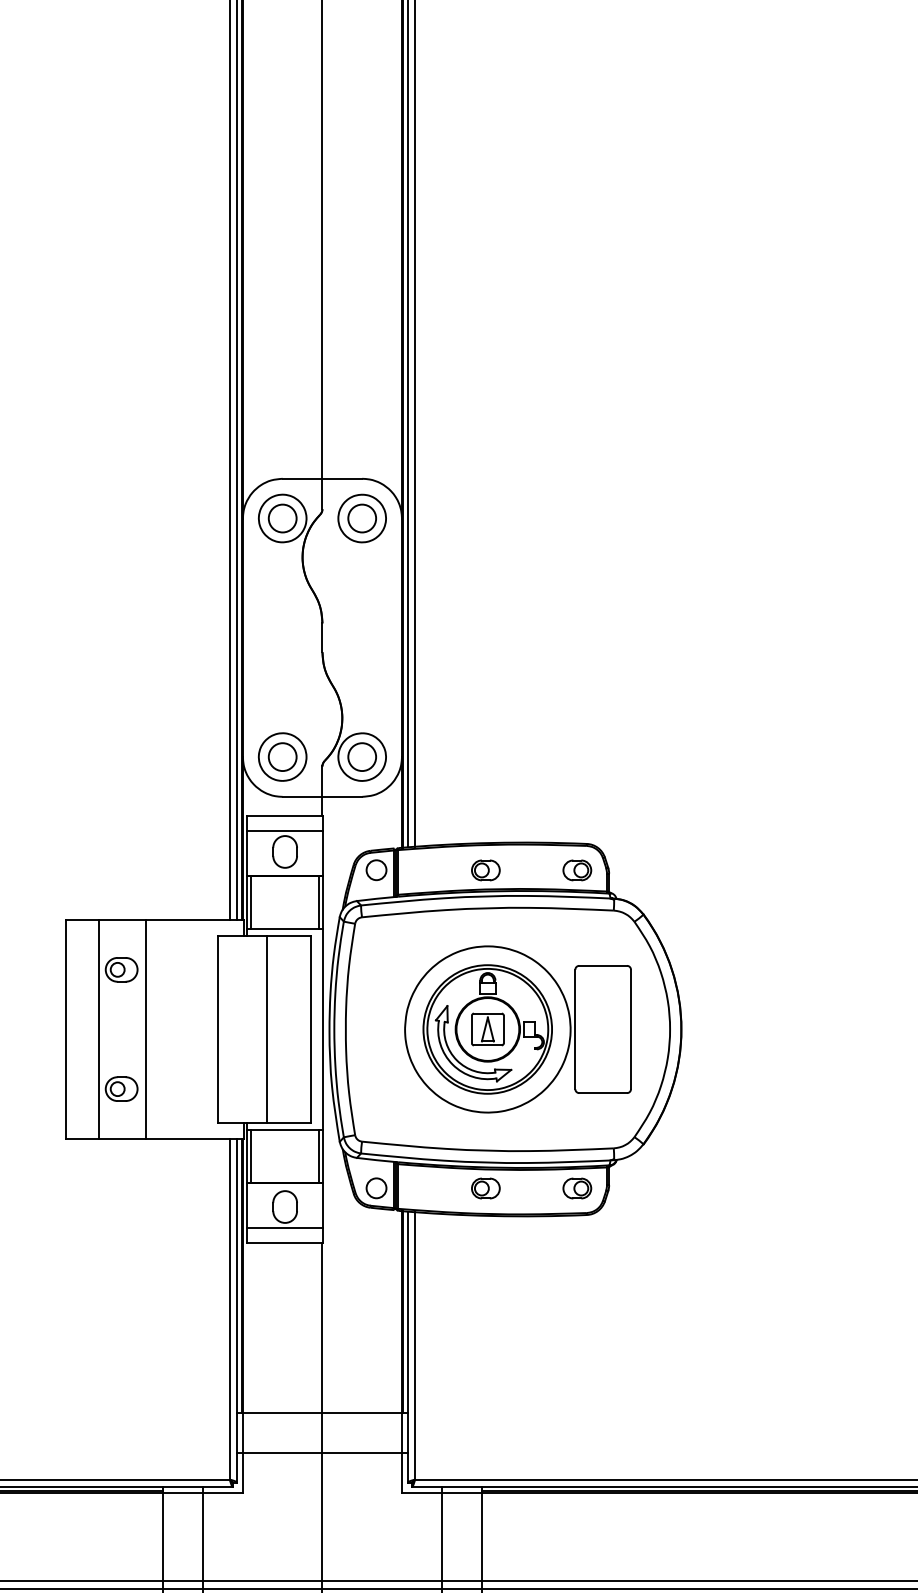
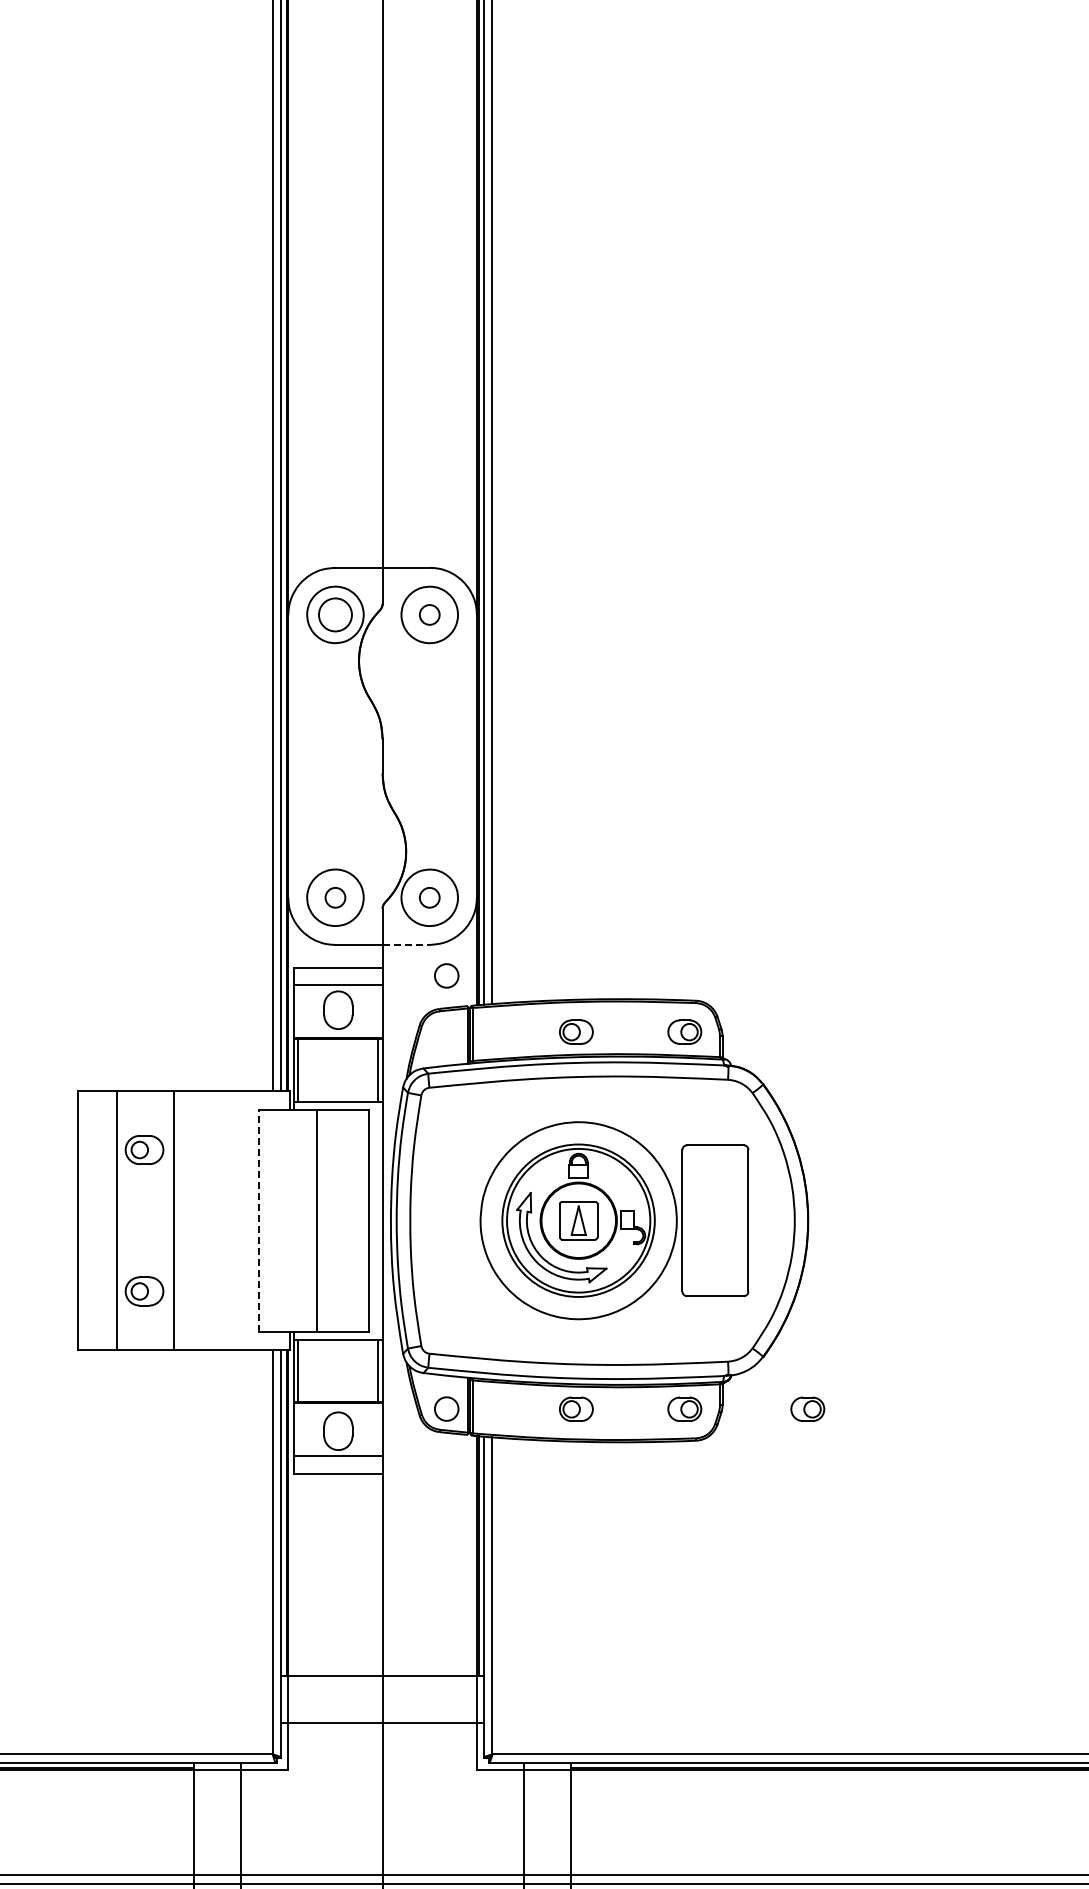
circle: (362, 518) -> (429, 614), size x0.6
circle: (281, 756) -> (334, 897), size x0.6
circle: (362, 756) -> (429, 897), size x0.6
line: (342, 796) -> (406, 944), solid -> dashed
circle: (376, 869) -> (446, 975), moved
line: (217, 1029) -> (258, 1220), solid -> dashed
part: (680, 1187) -> (807, 1408), added

